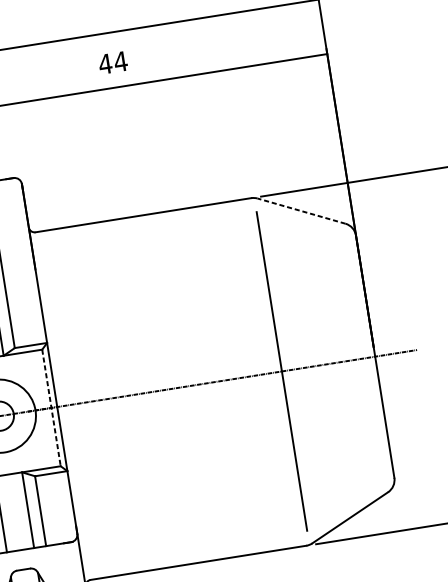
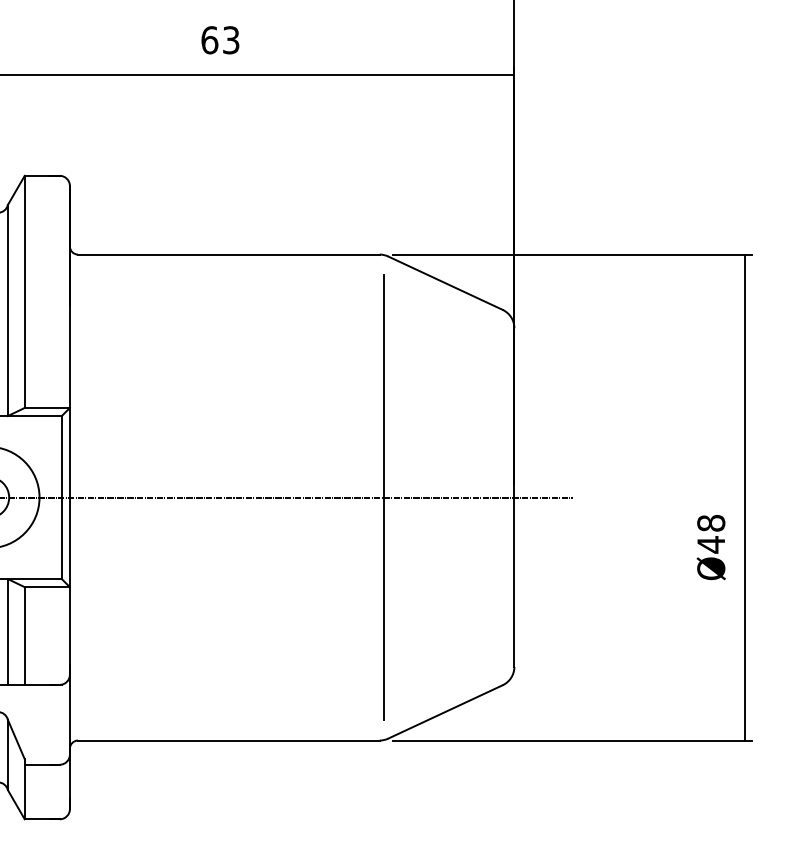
text: (113, 63) -> (220, 40), 44 -> 63
line: (301, 210) -> (445, 282), dashed -> solid
line: (51, 407) -> (61, 497), dashed -> solid

